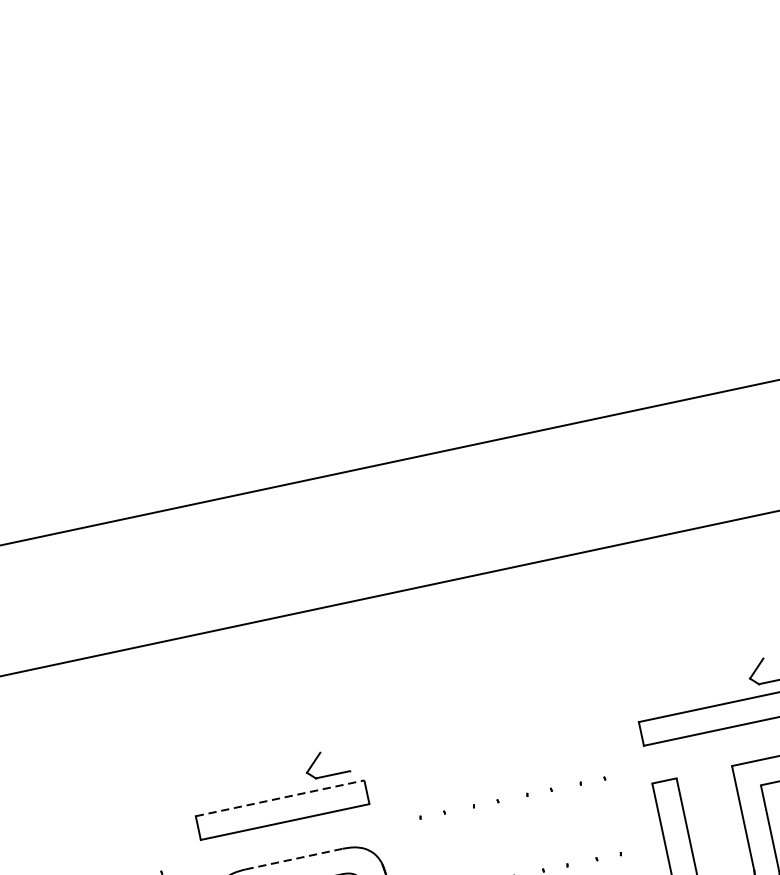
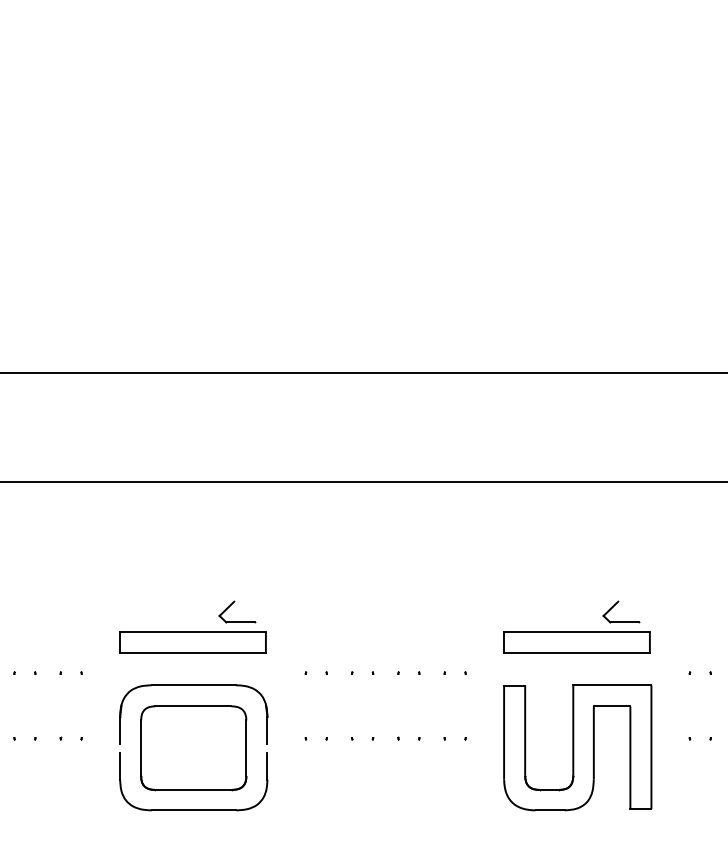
line: (280, 798) -> (193, 632), dashed -> solid
line: (295, 859) -> (194, 685), dashed -> solid

